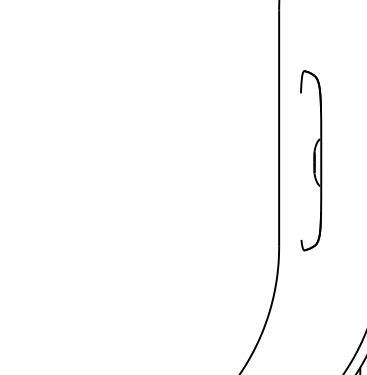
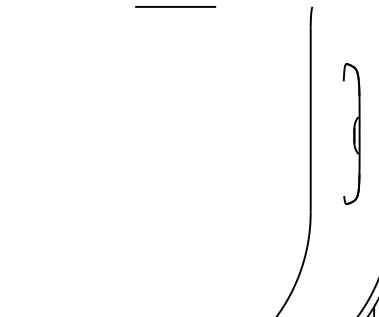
part: (310, 161) -> (351, 134), moved

